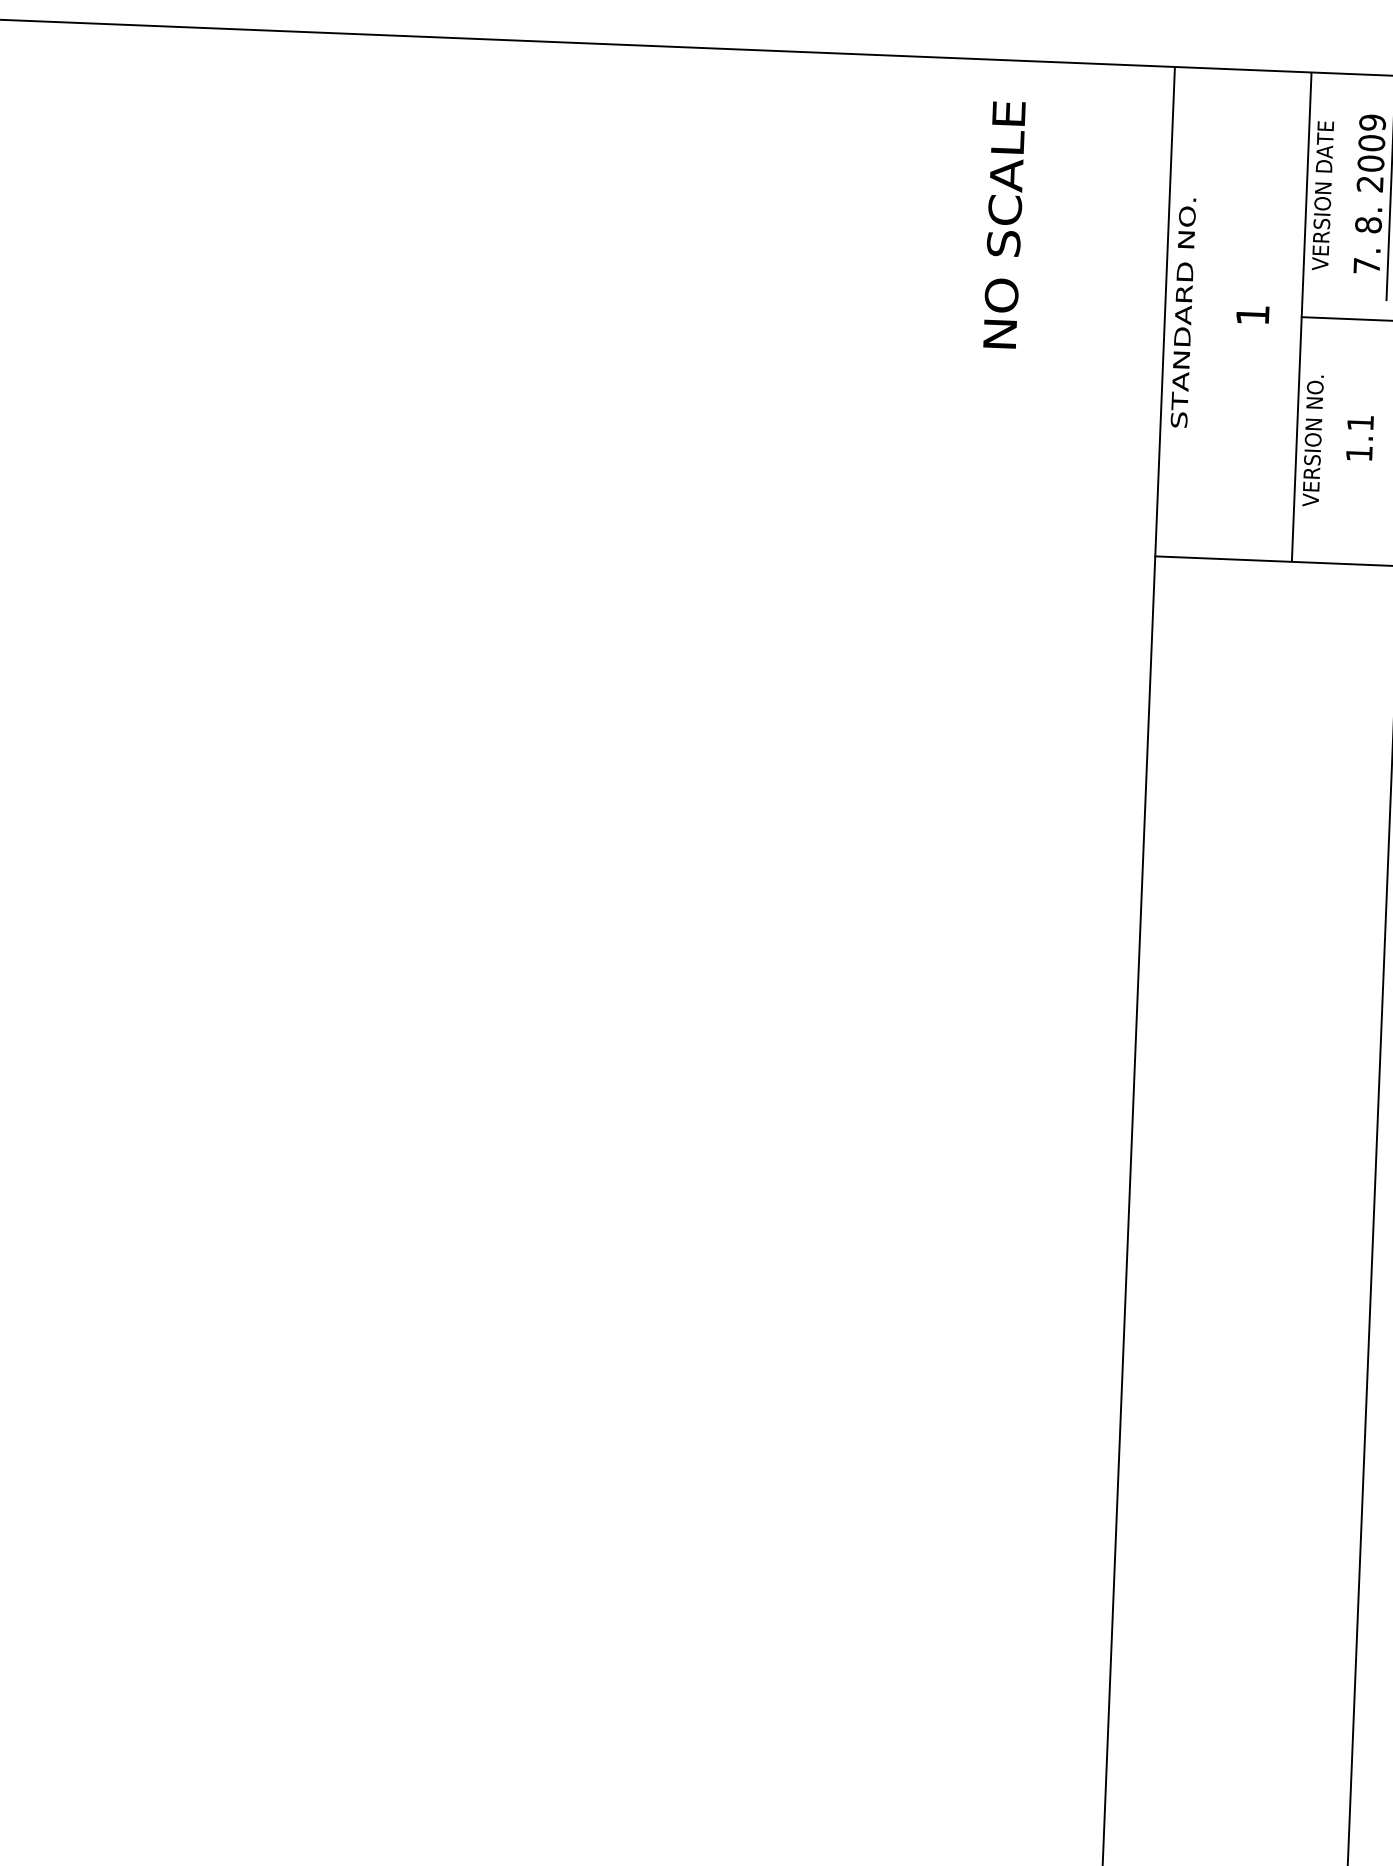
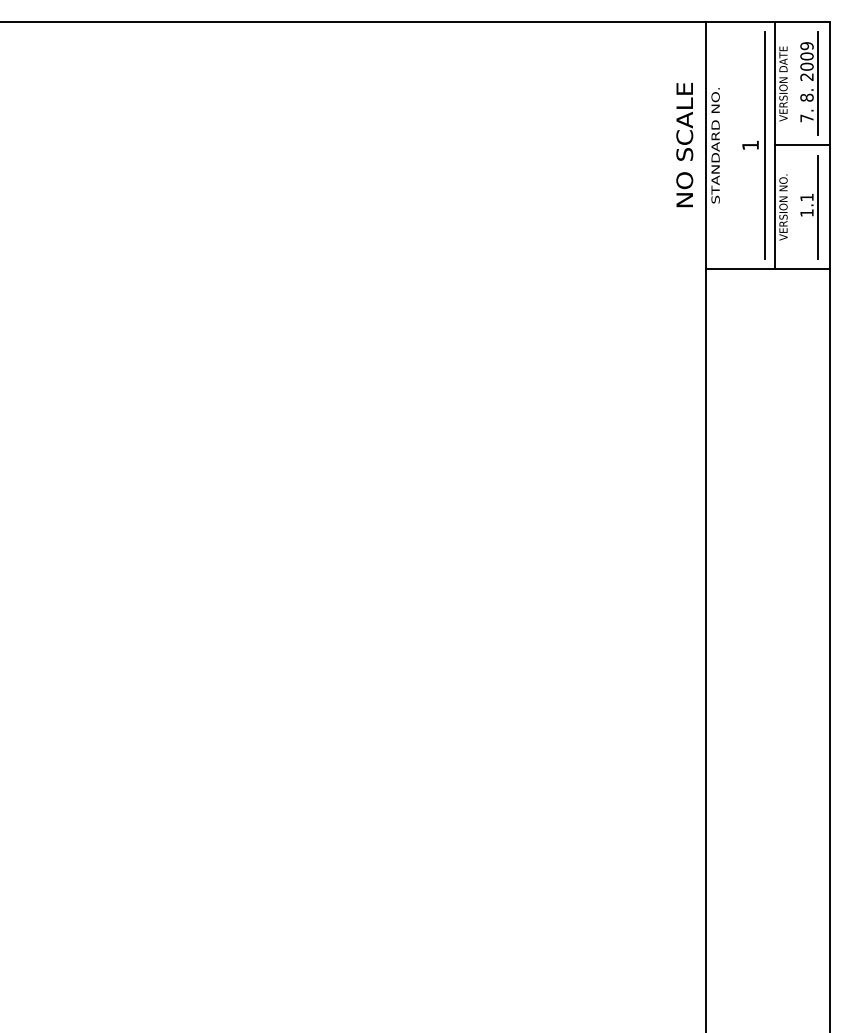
text: (1003, 225) -> (684, 145), moved
line: (1280, 316) -> (764, 145), added
line: (1380, 441) -> (817, 206), added

